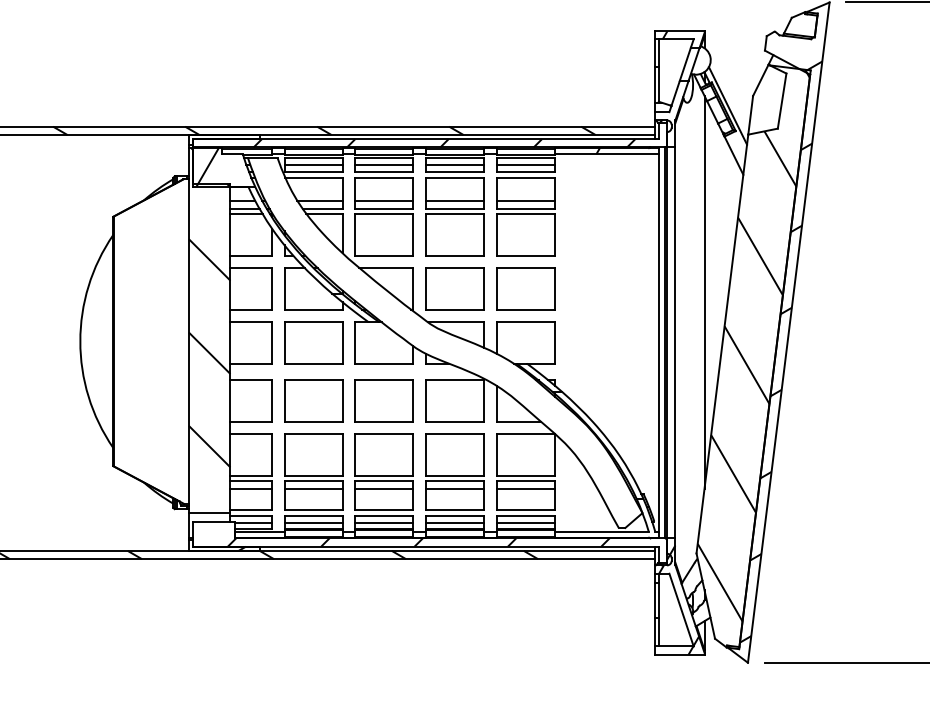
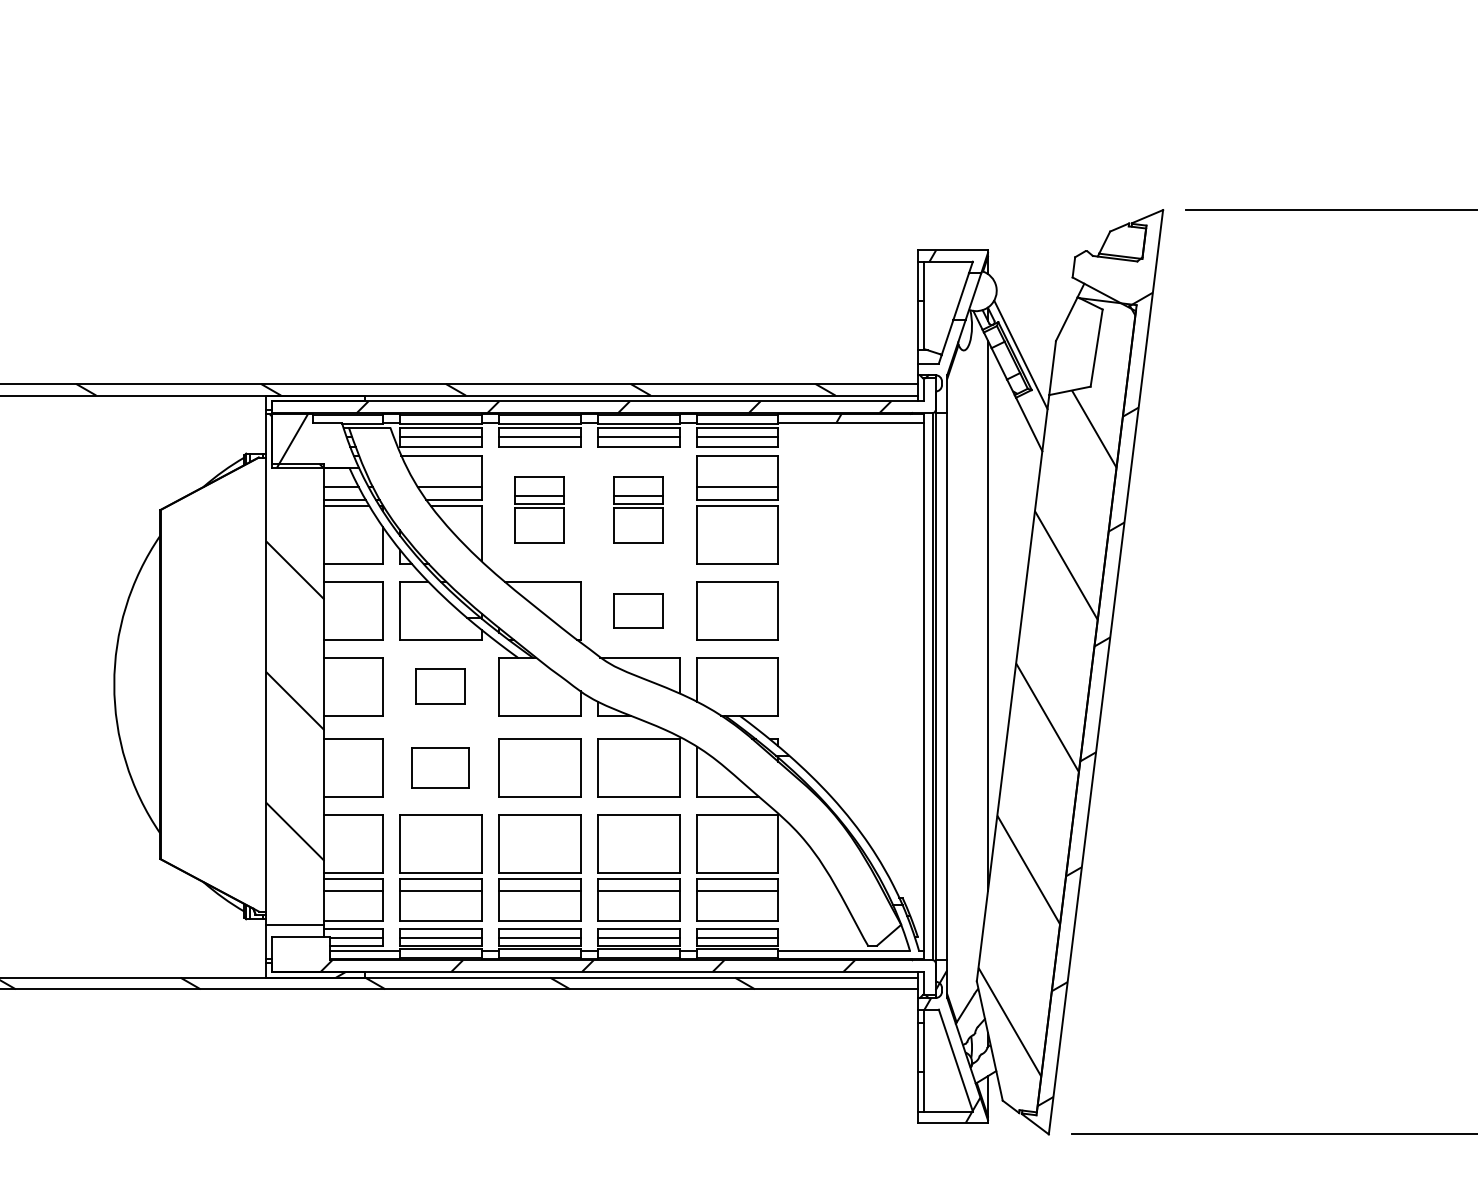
part: (384, 216) -> (539, 509), size x0.6
part: (454, 216) -> (638, 509), size x0.6
part: (454, 288) -> (638, 610), size x0.6
part: (313, 342) -> (440, 686), size x0.6
part: (313, 400) -> (440, 767), size x0.7

